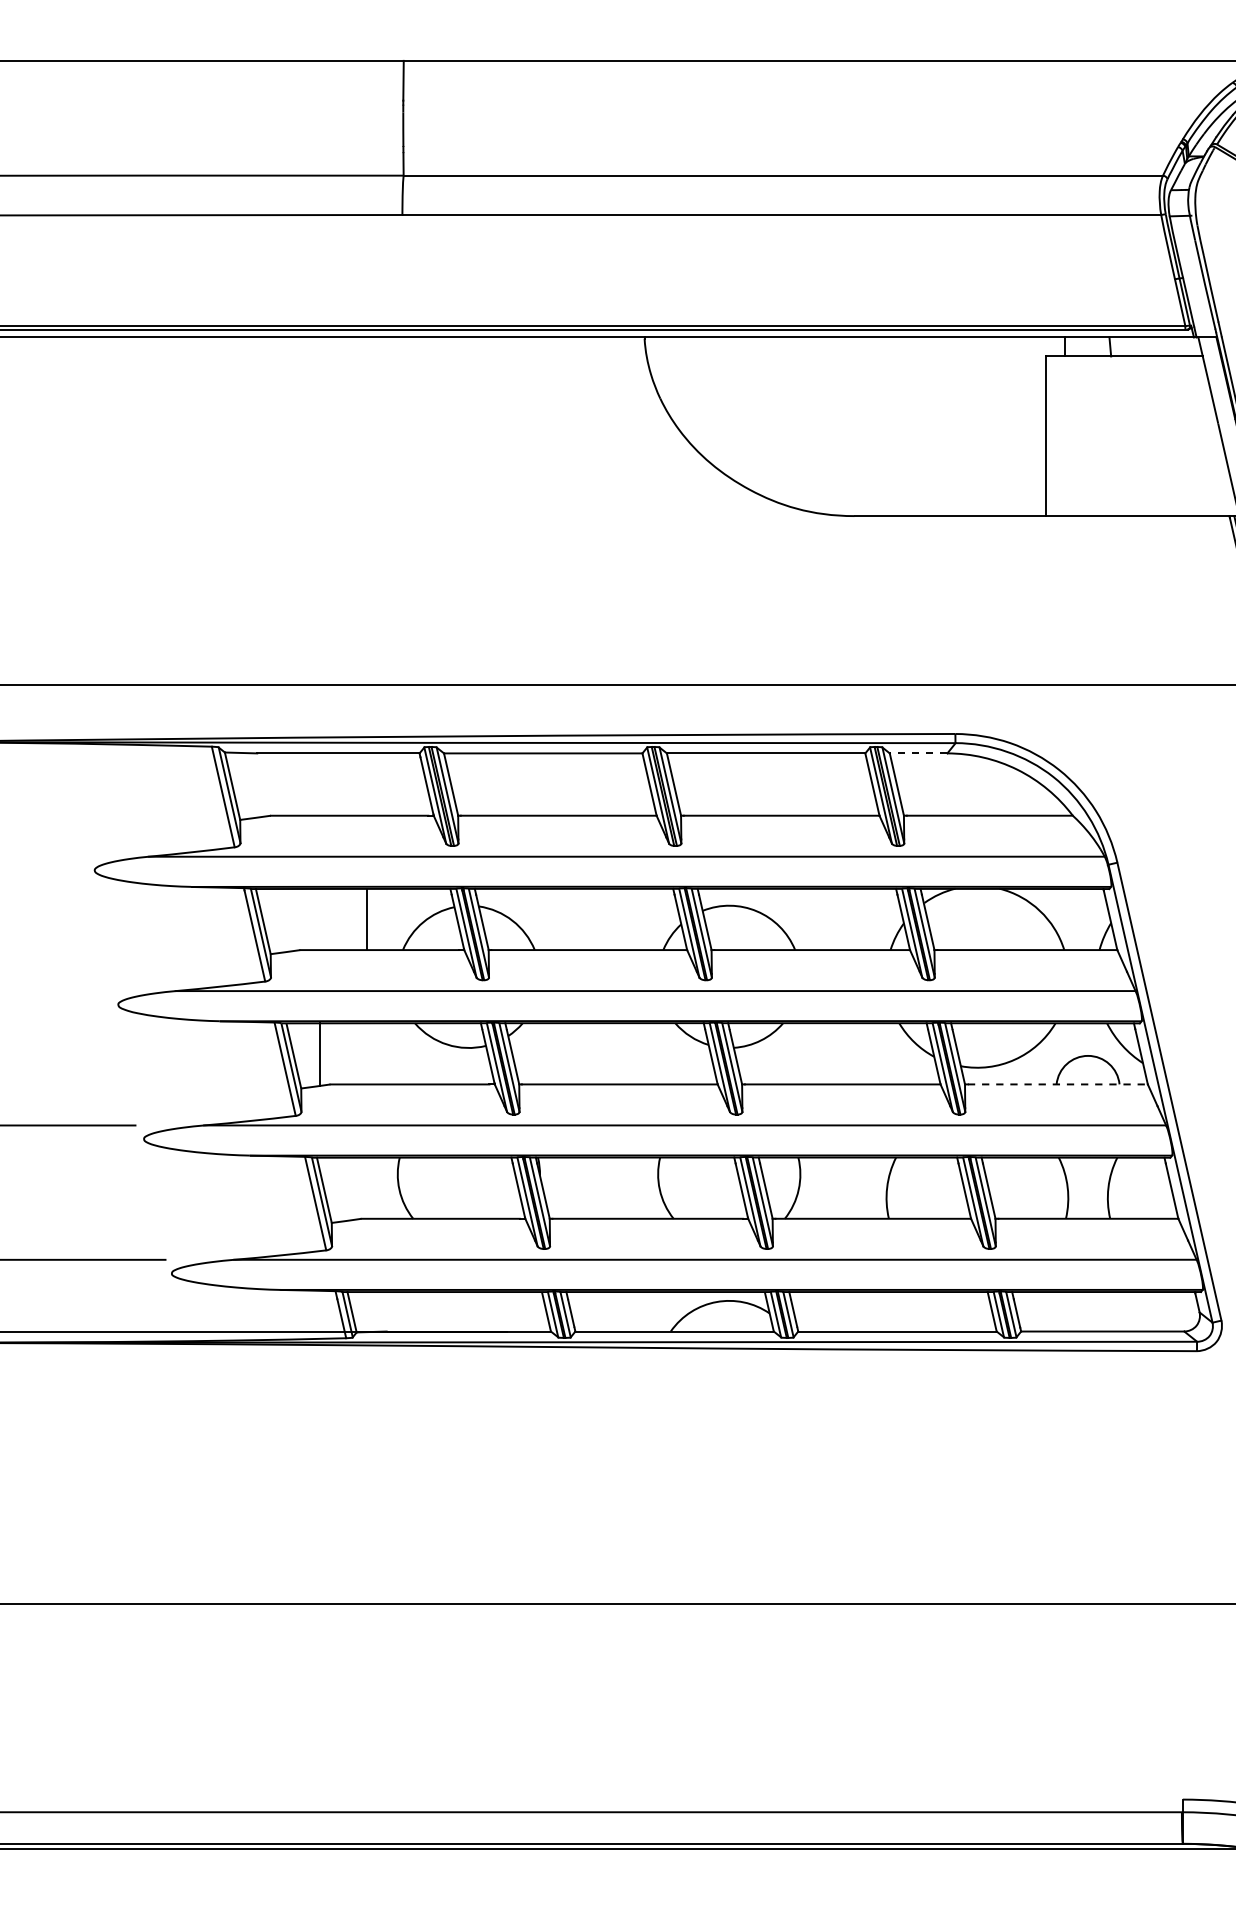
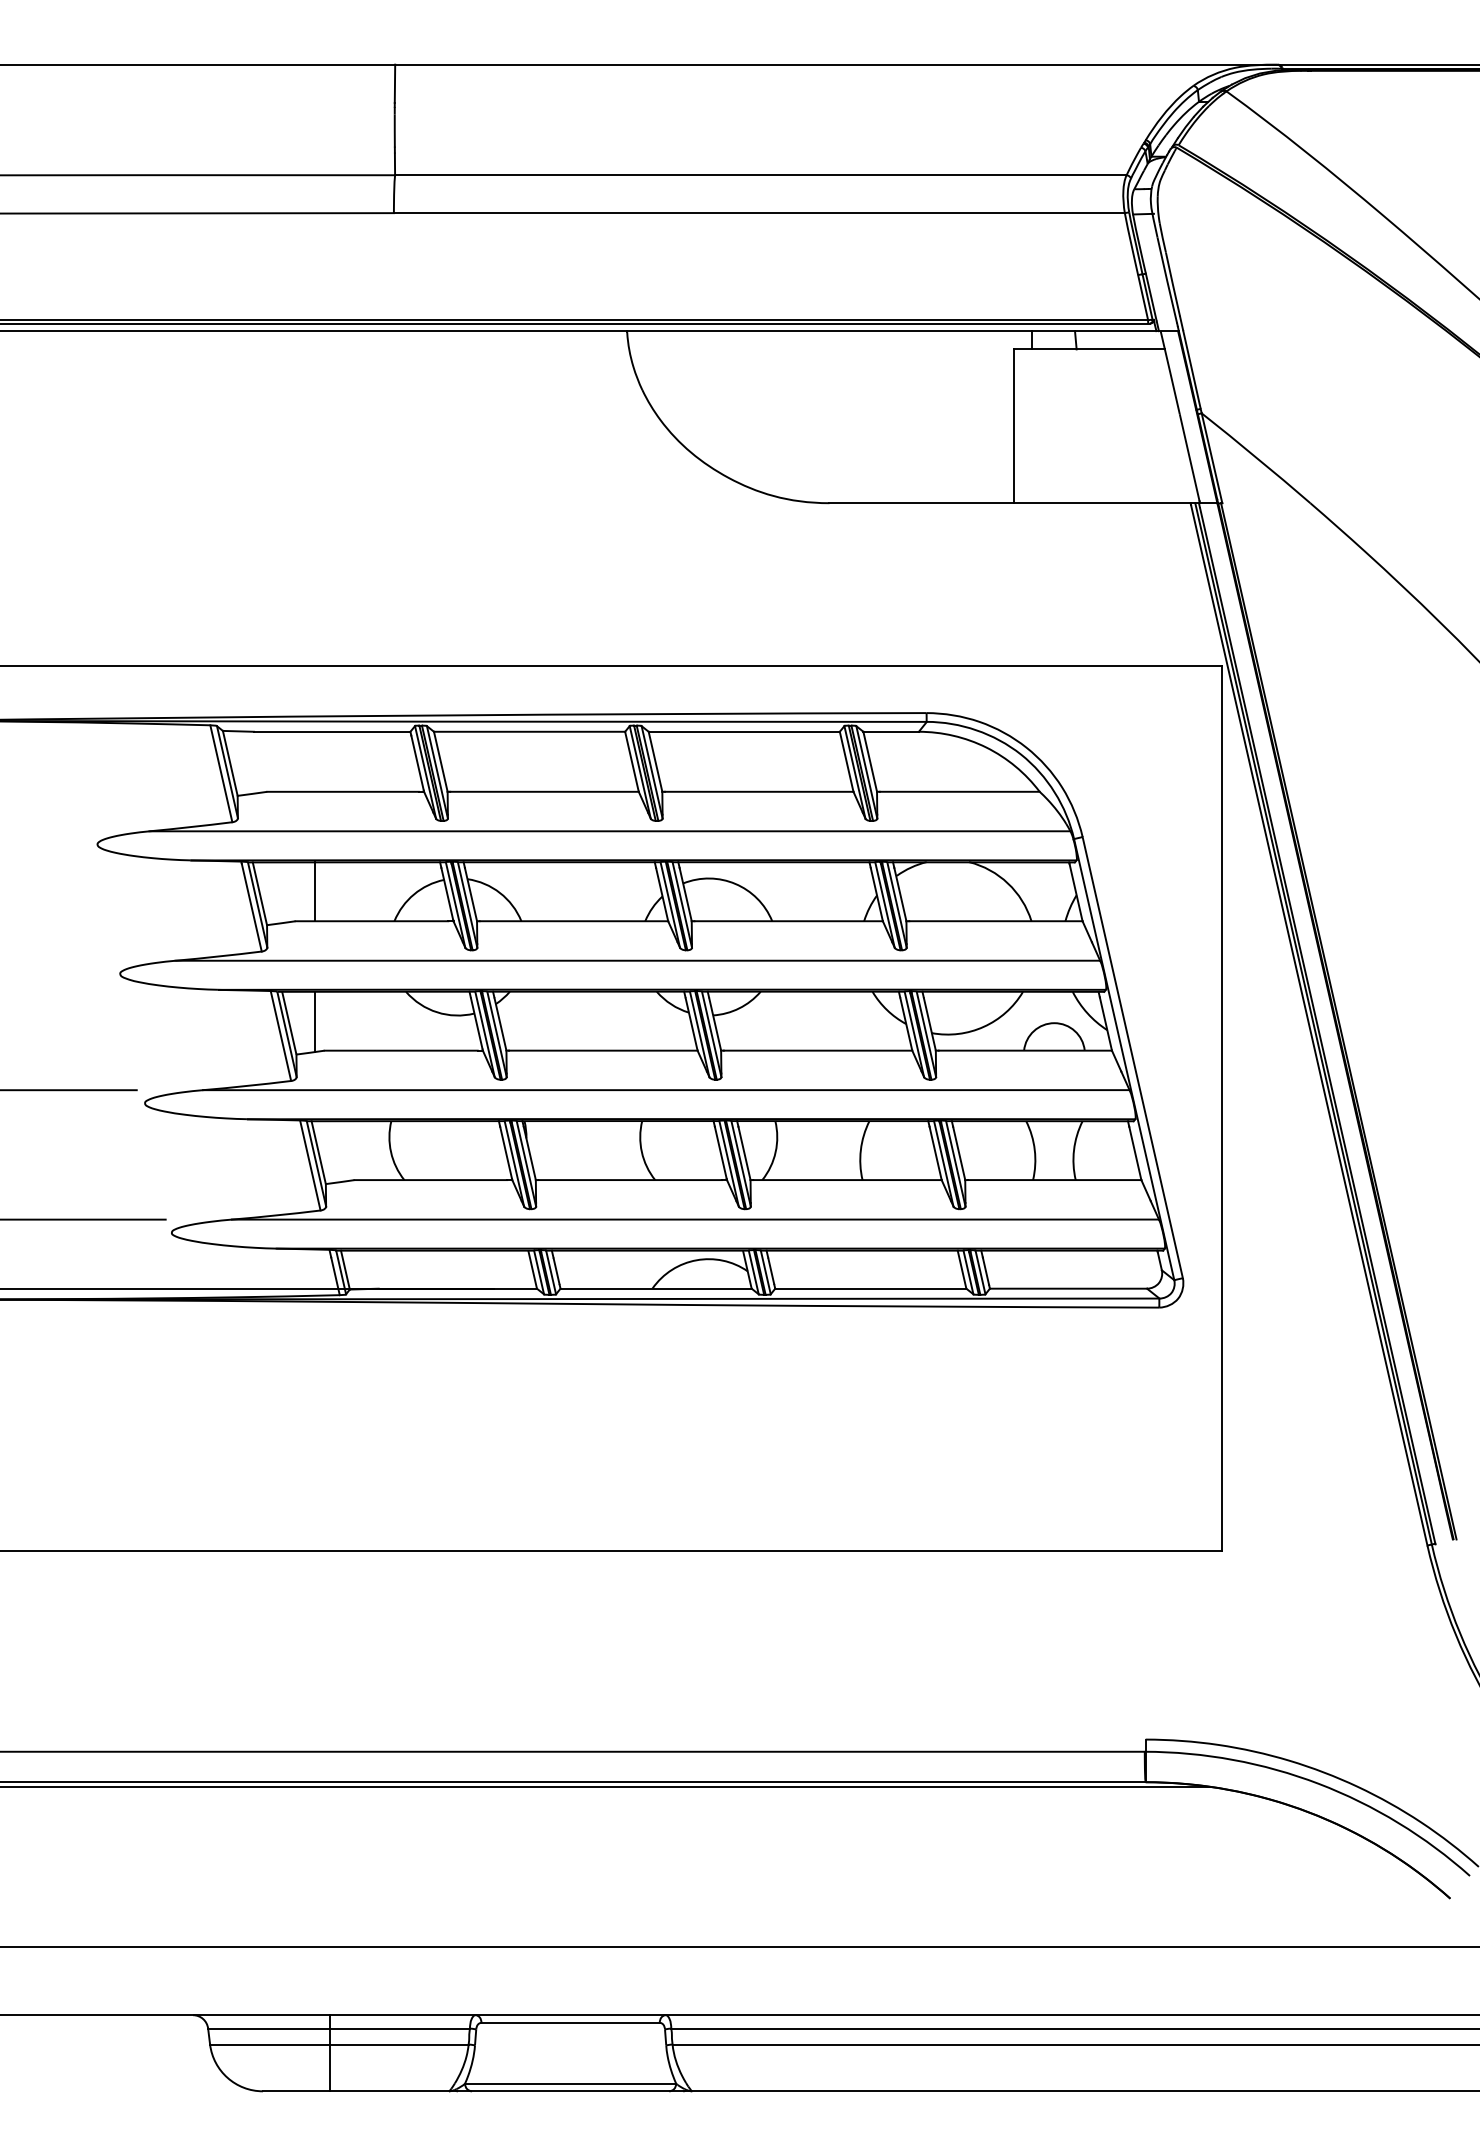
line: (918, 753) -> (891, 731), dashed -> solid
line: (366, 919) -> (314, 891), moved
line: (1058, 1084) -> (1025, 1050), dashed -> solid

